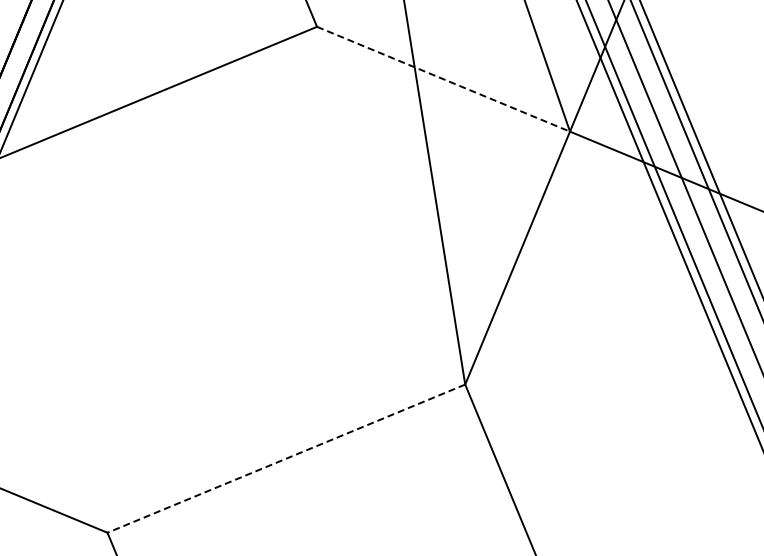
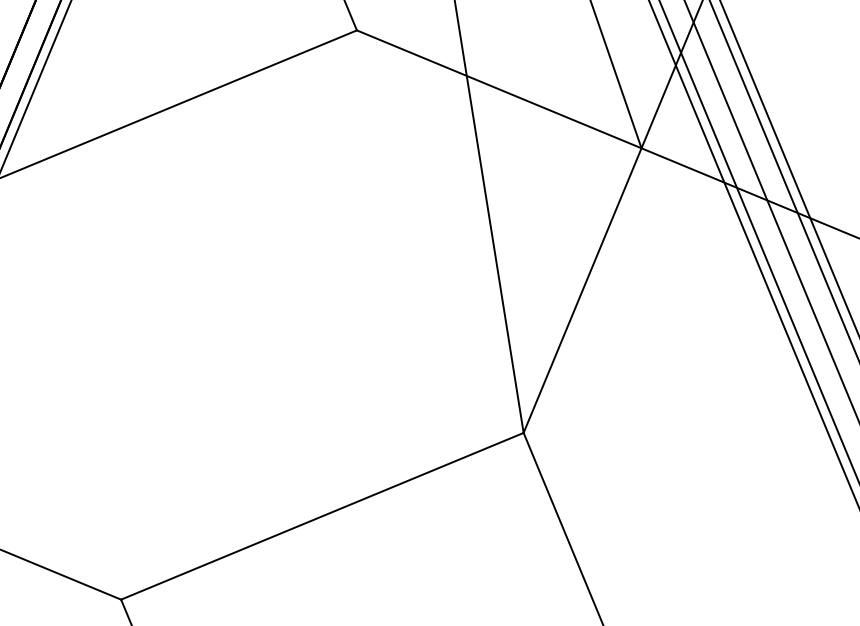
line: (443, 79) -> (499, 89), dashed -> solid
line: (286, 458) -> (322, 516), dashed -> solid

